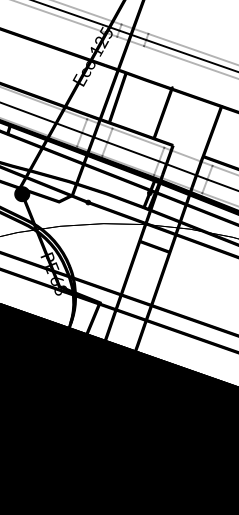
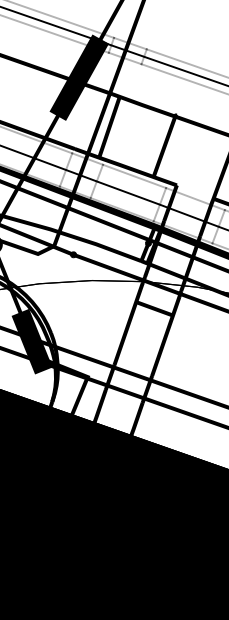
fill: (92, 56) -> (78, 76), added
fill: (54, 273) -> (32, 341), added

